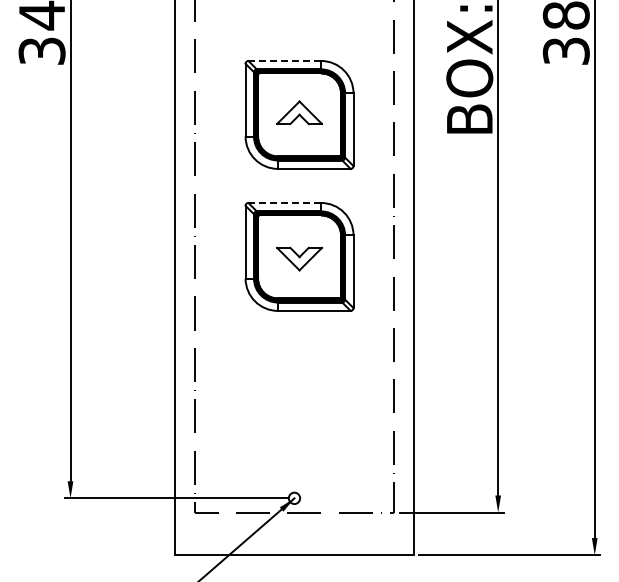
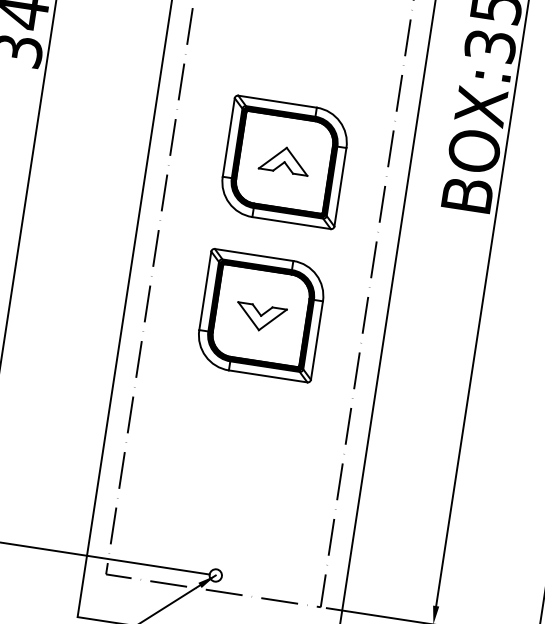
line: (284, 60) -> (277, 101), dashed -> solid
line: (284, 202) -> (253, 254), dashed -> solid

